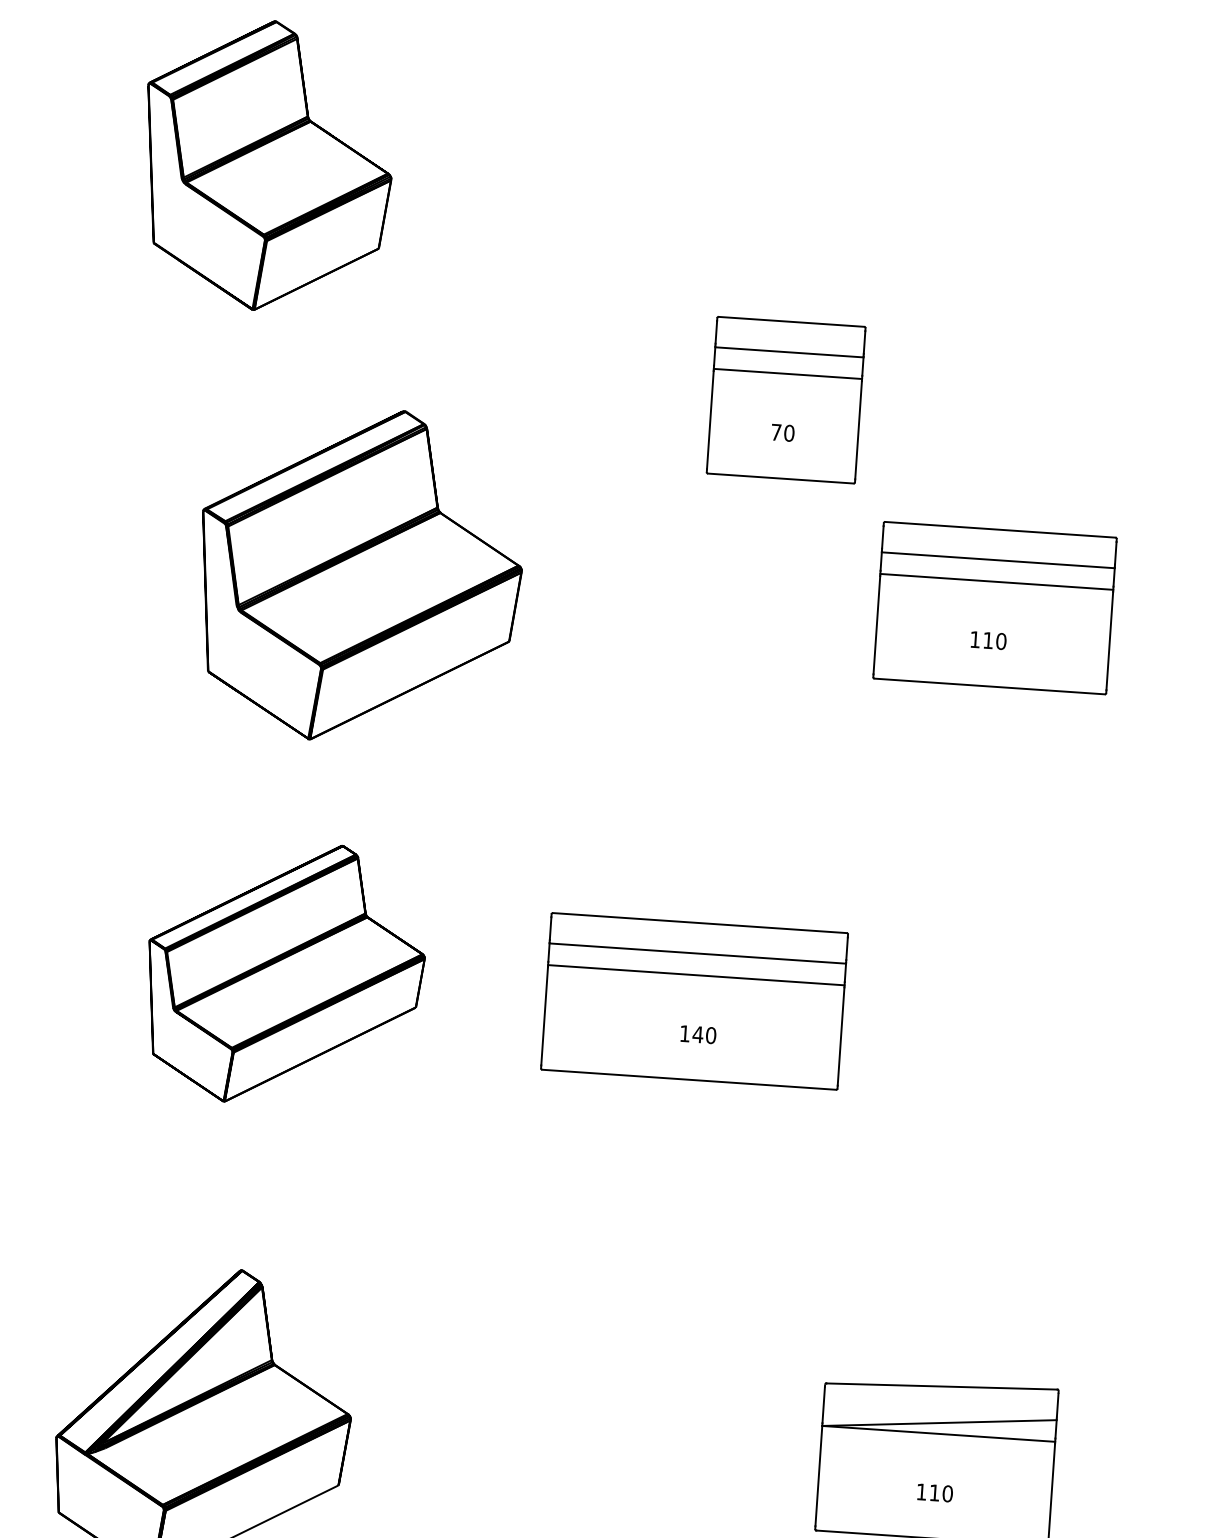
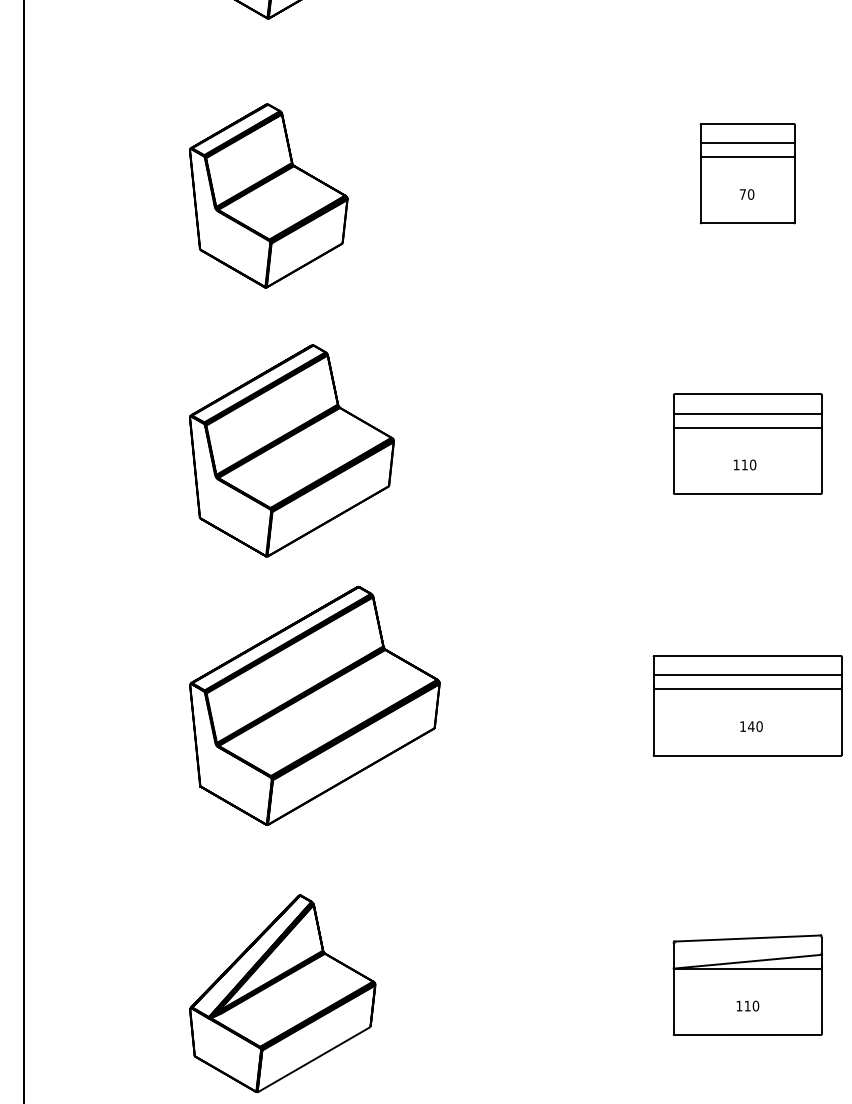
part: (785, 399) -> (747, 173), moved
part: (359, 574) -> (291, 450), moved
part: (284, 973) -> (314, 705), size x1.43
part: (694, 1001) -> (747, 705), moved

